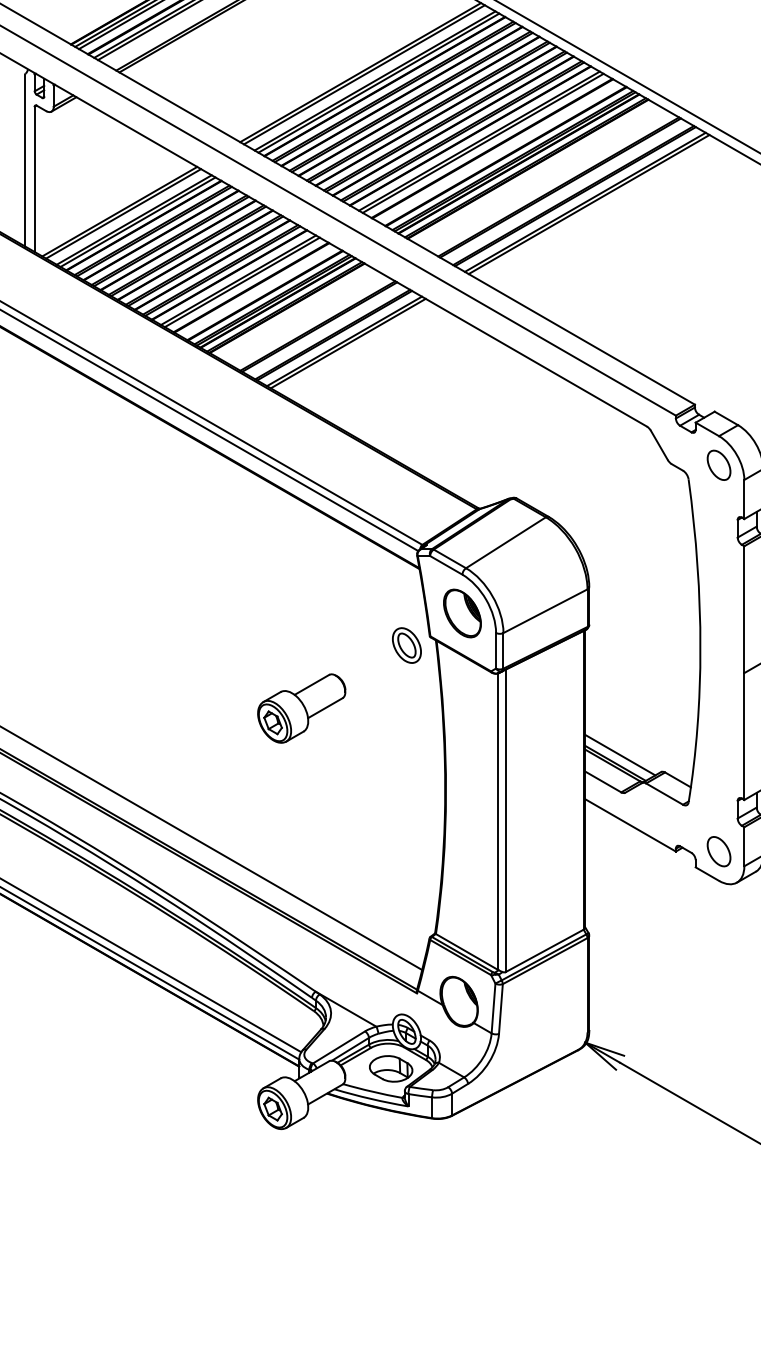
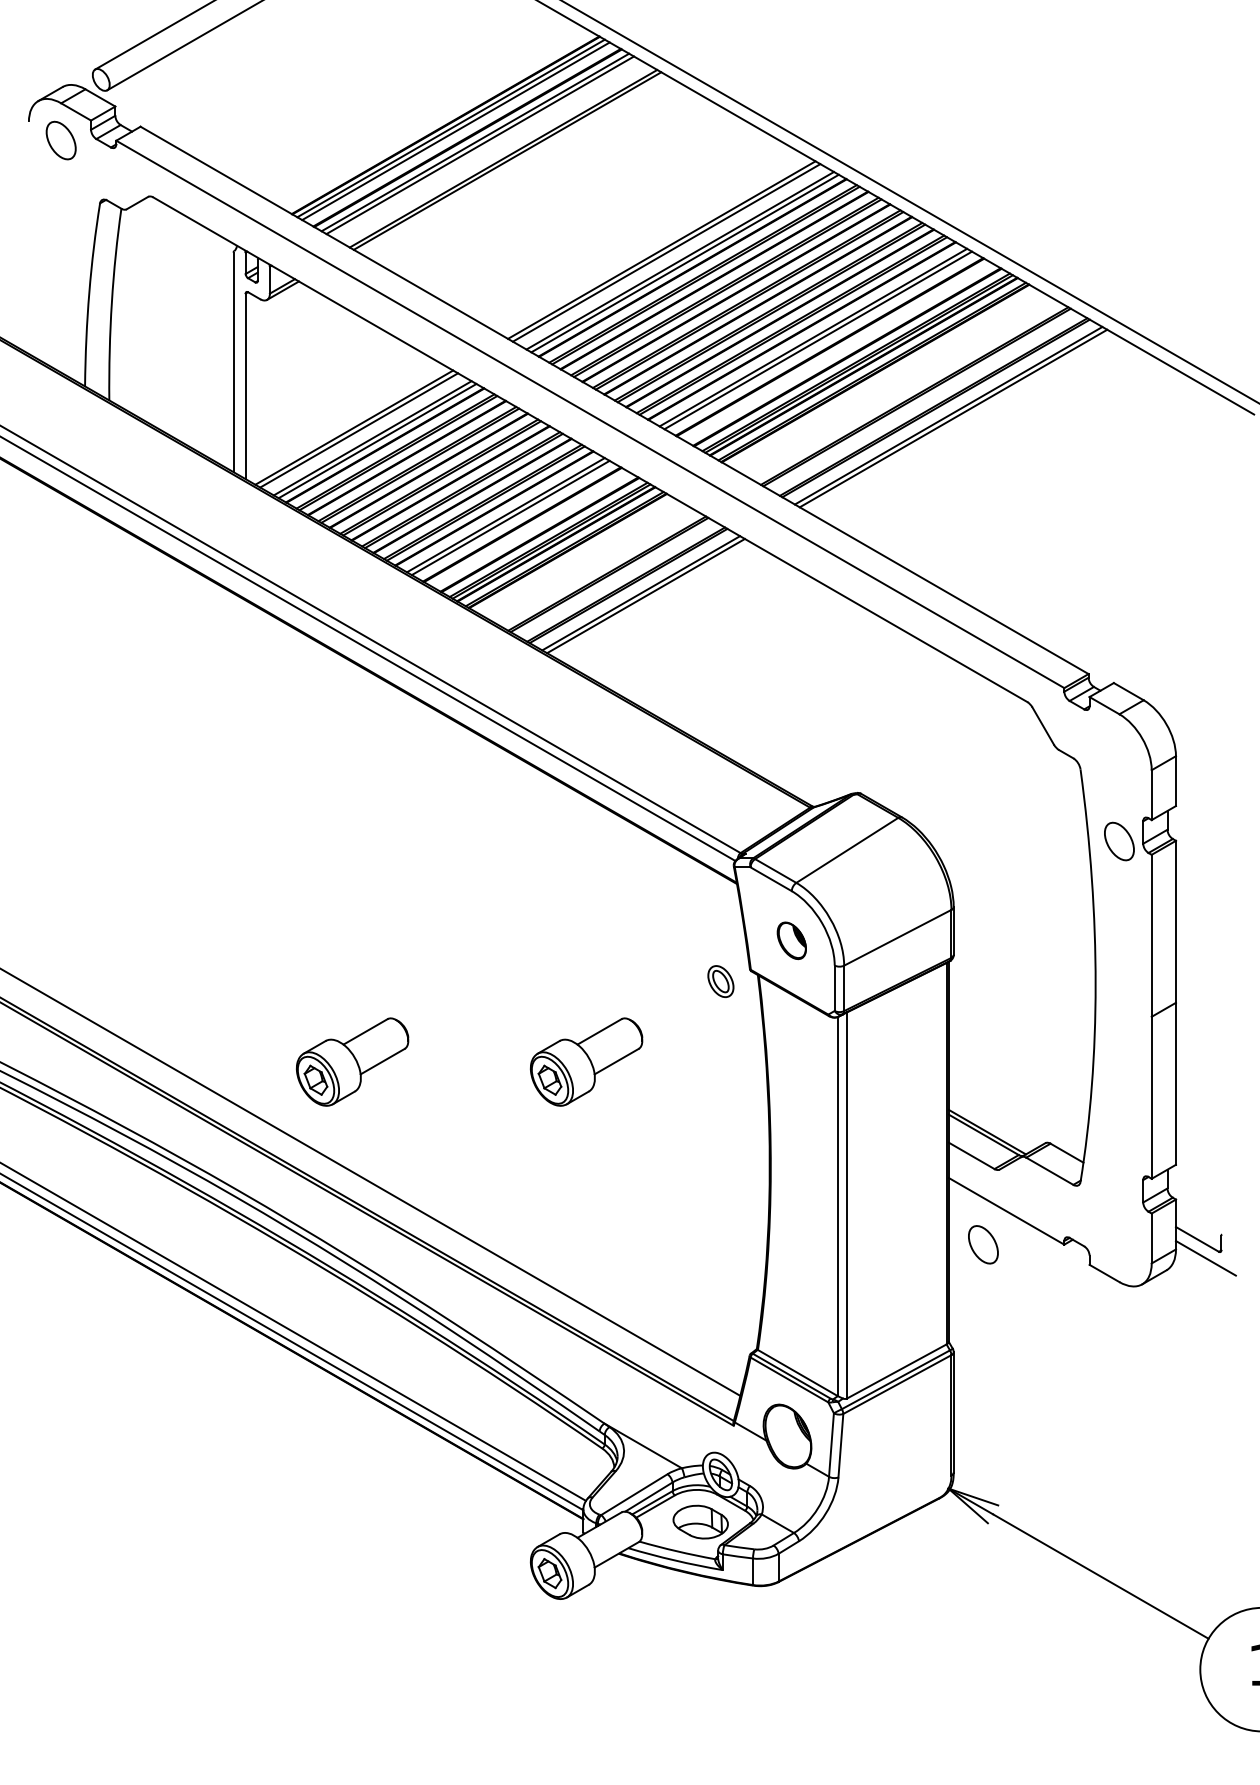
part: (719, 465) -> (1119, 841), moved
part: (462, 613) -> (791, 940), size x0.6
part: (406, 645) -> (720, 981), size x0.7
part: (118, 708) -> (352, 1061), added
line: (620, 755) -> (993, 1121), removed
part: (719, 851) -> (983, 1244), moved

